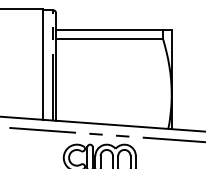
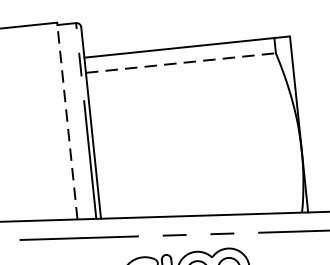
line: (109, 38) -> (181, 62), solid -> dashed
line: (42, 63) -> (66, 119), solid -> dashed

